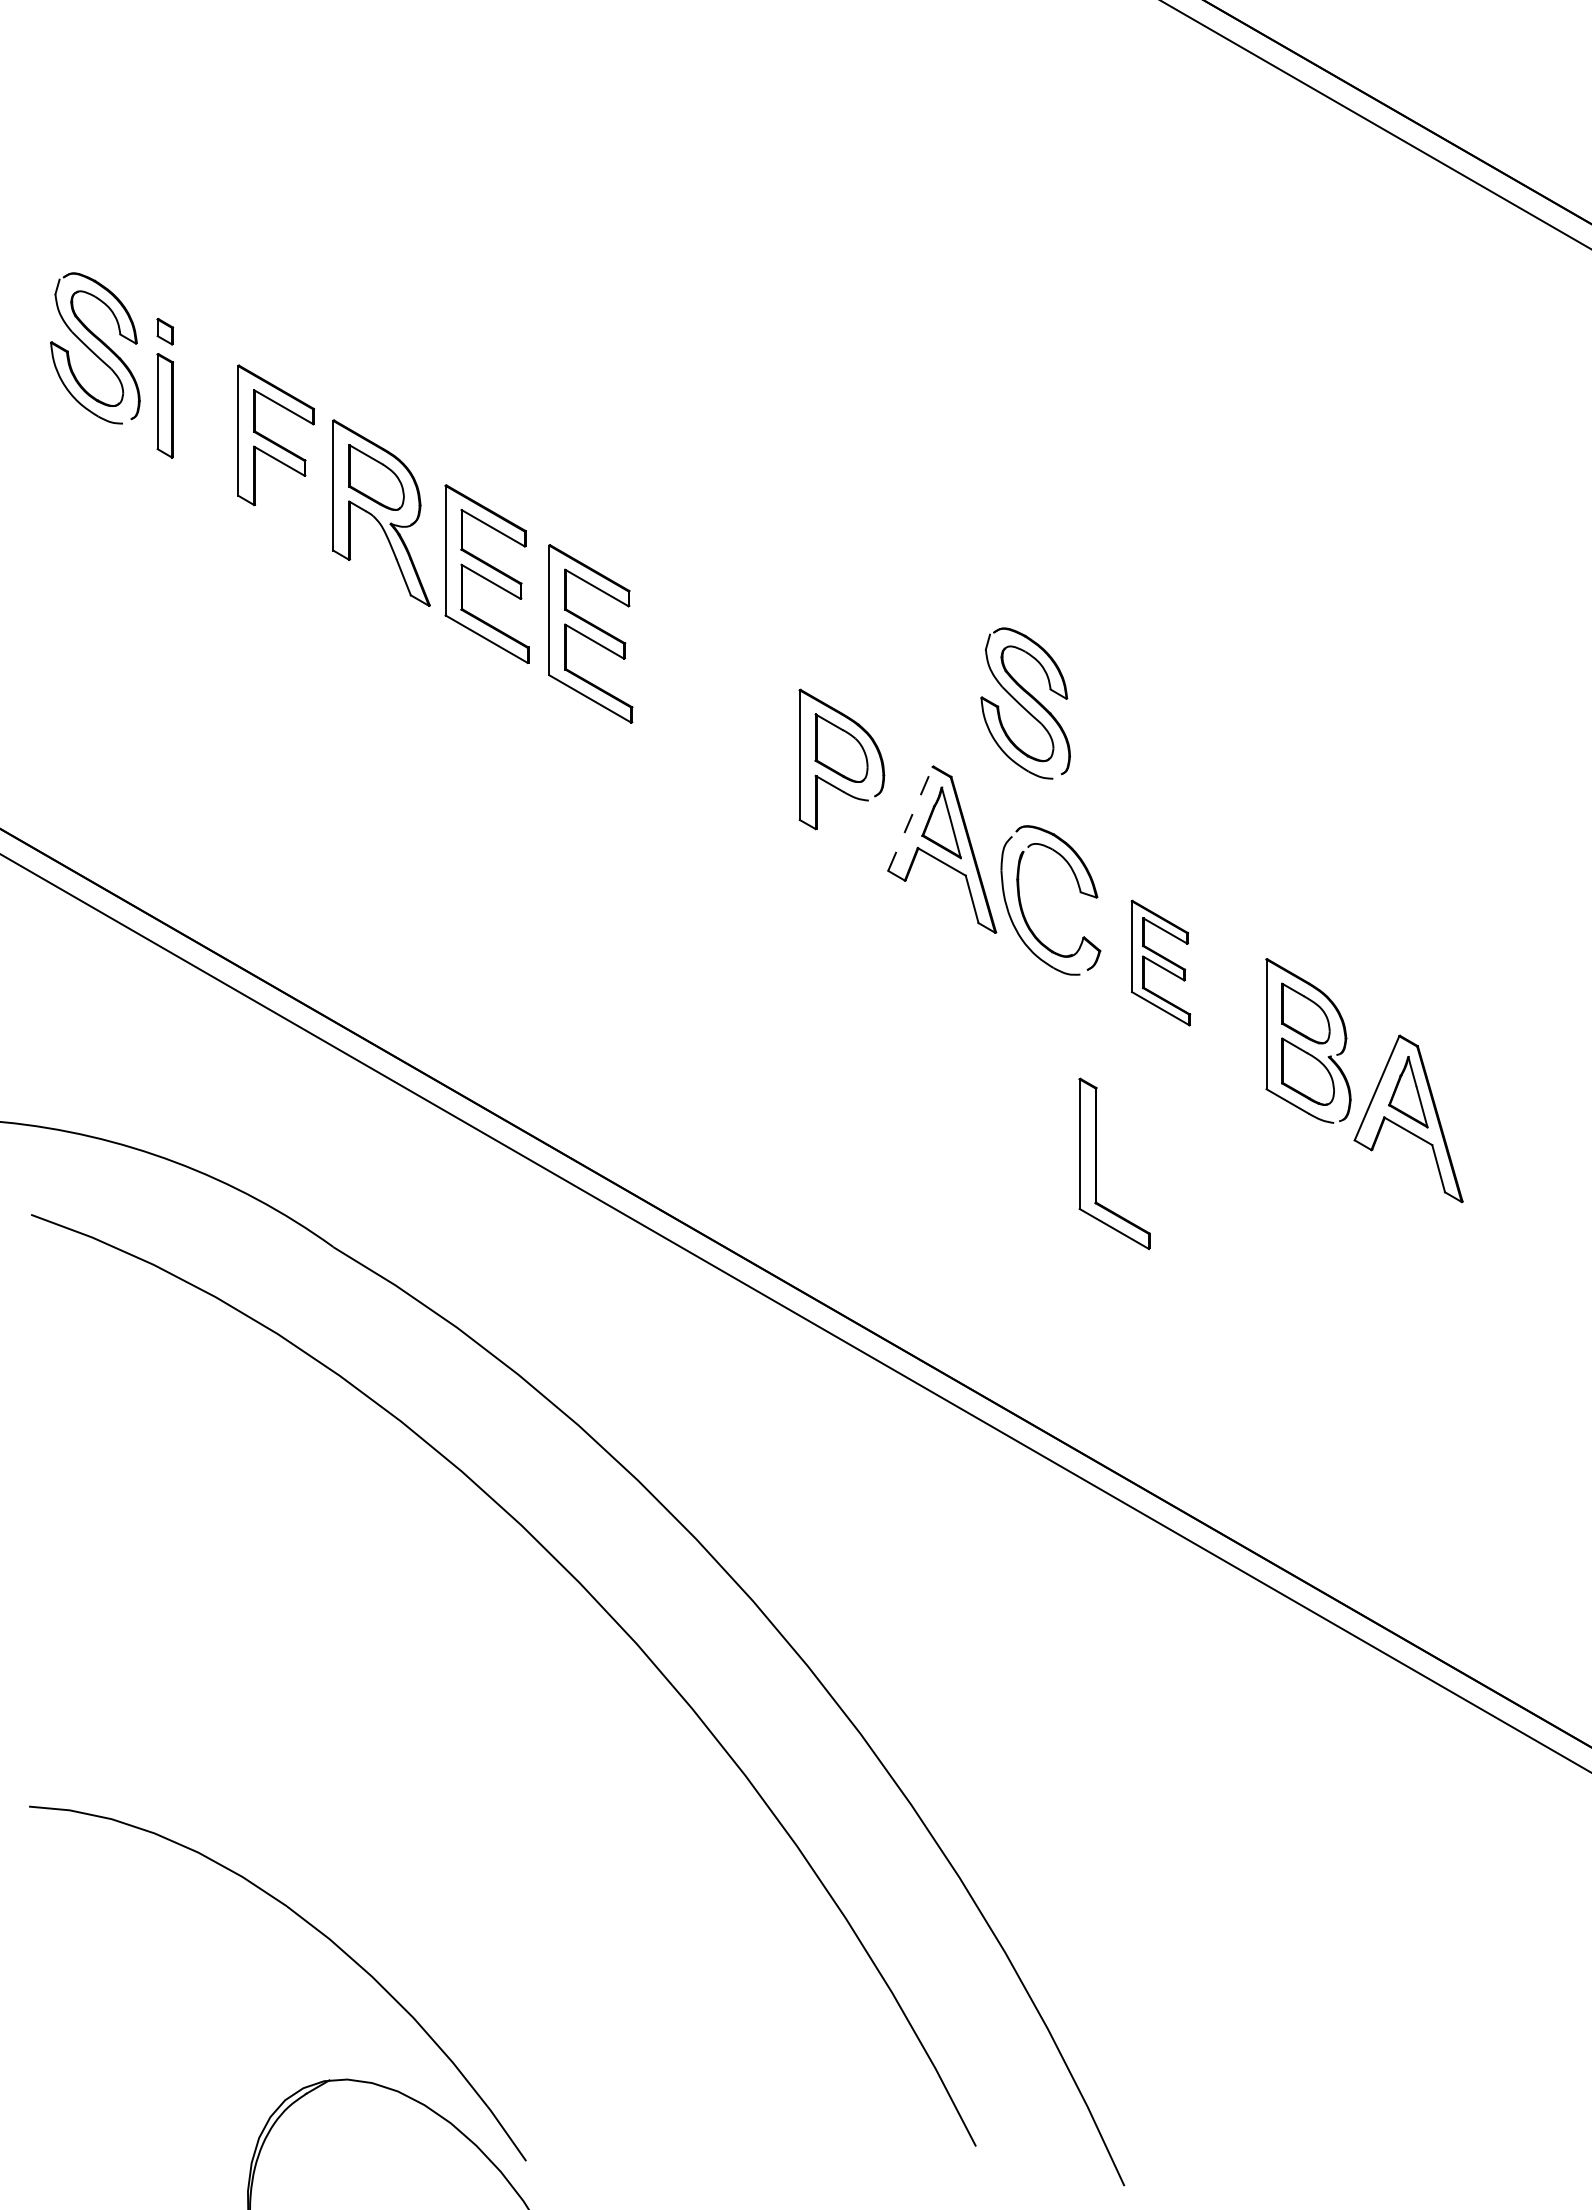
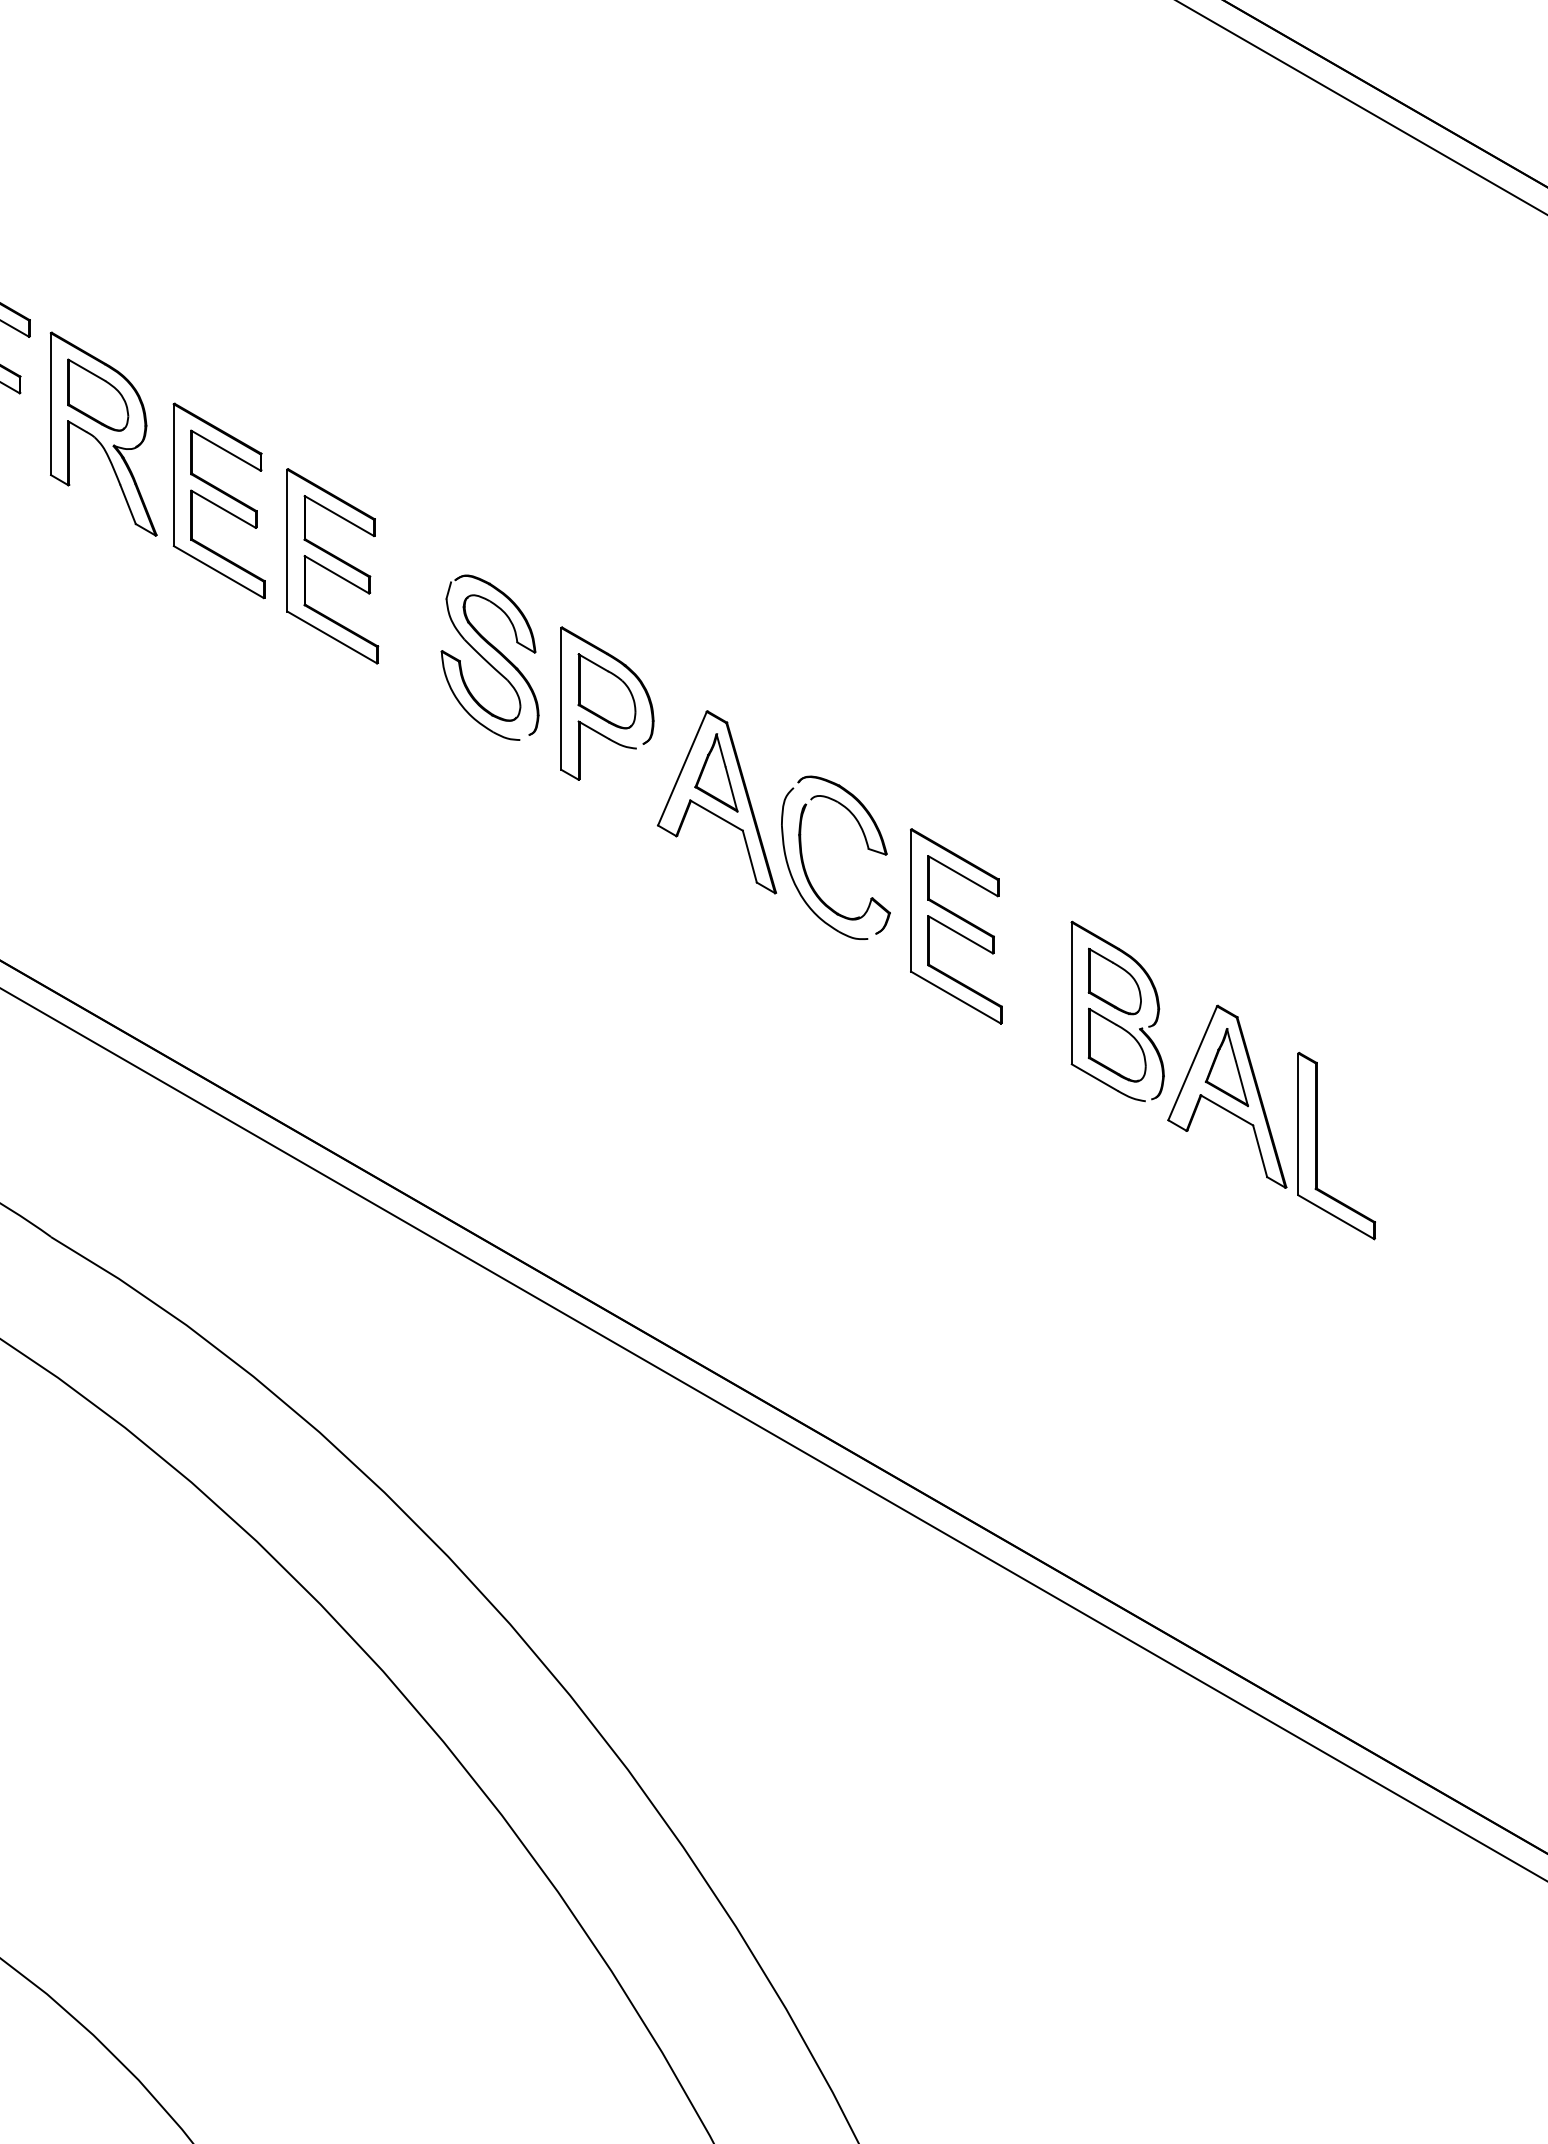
part: (1025, 703) -> (489, 657), moved
line: (910, 818) -> (682, 768), dashed -> solid
part: (1160, 962) -> (955, 925), size x1.43
part: (1096, 1163) -> (1316, 1145), moved

